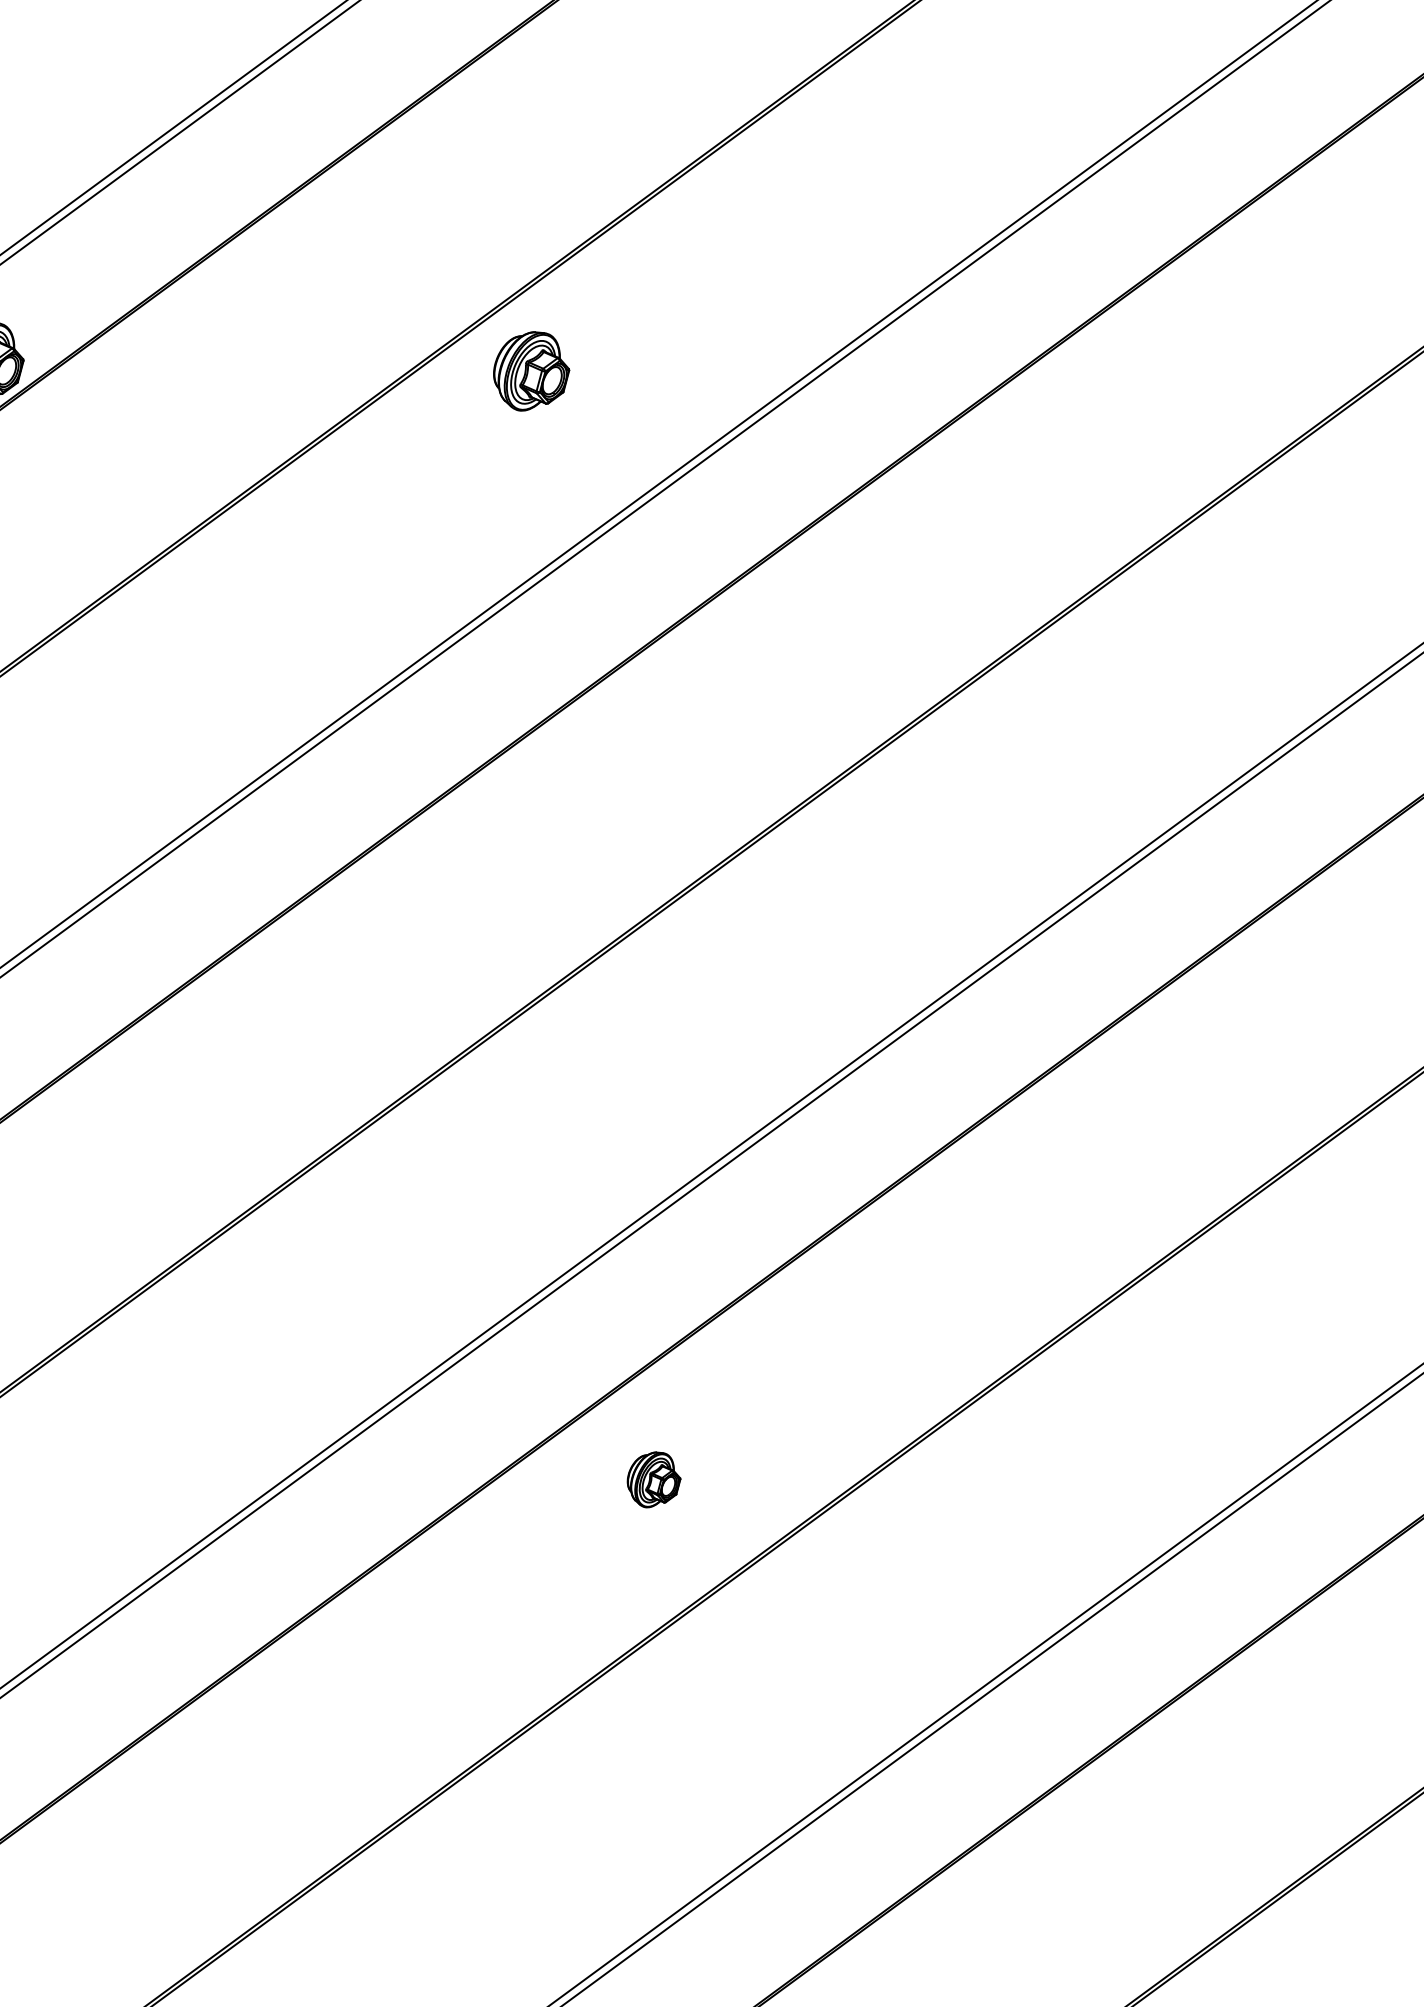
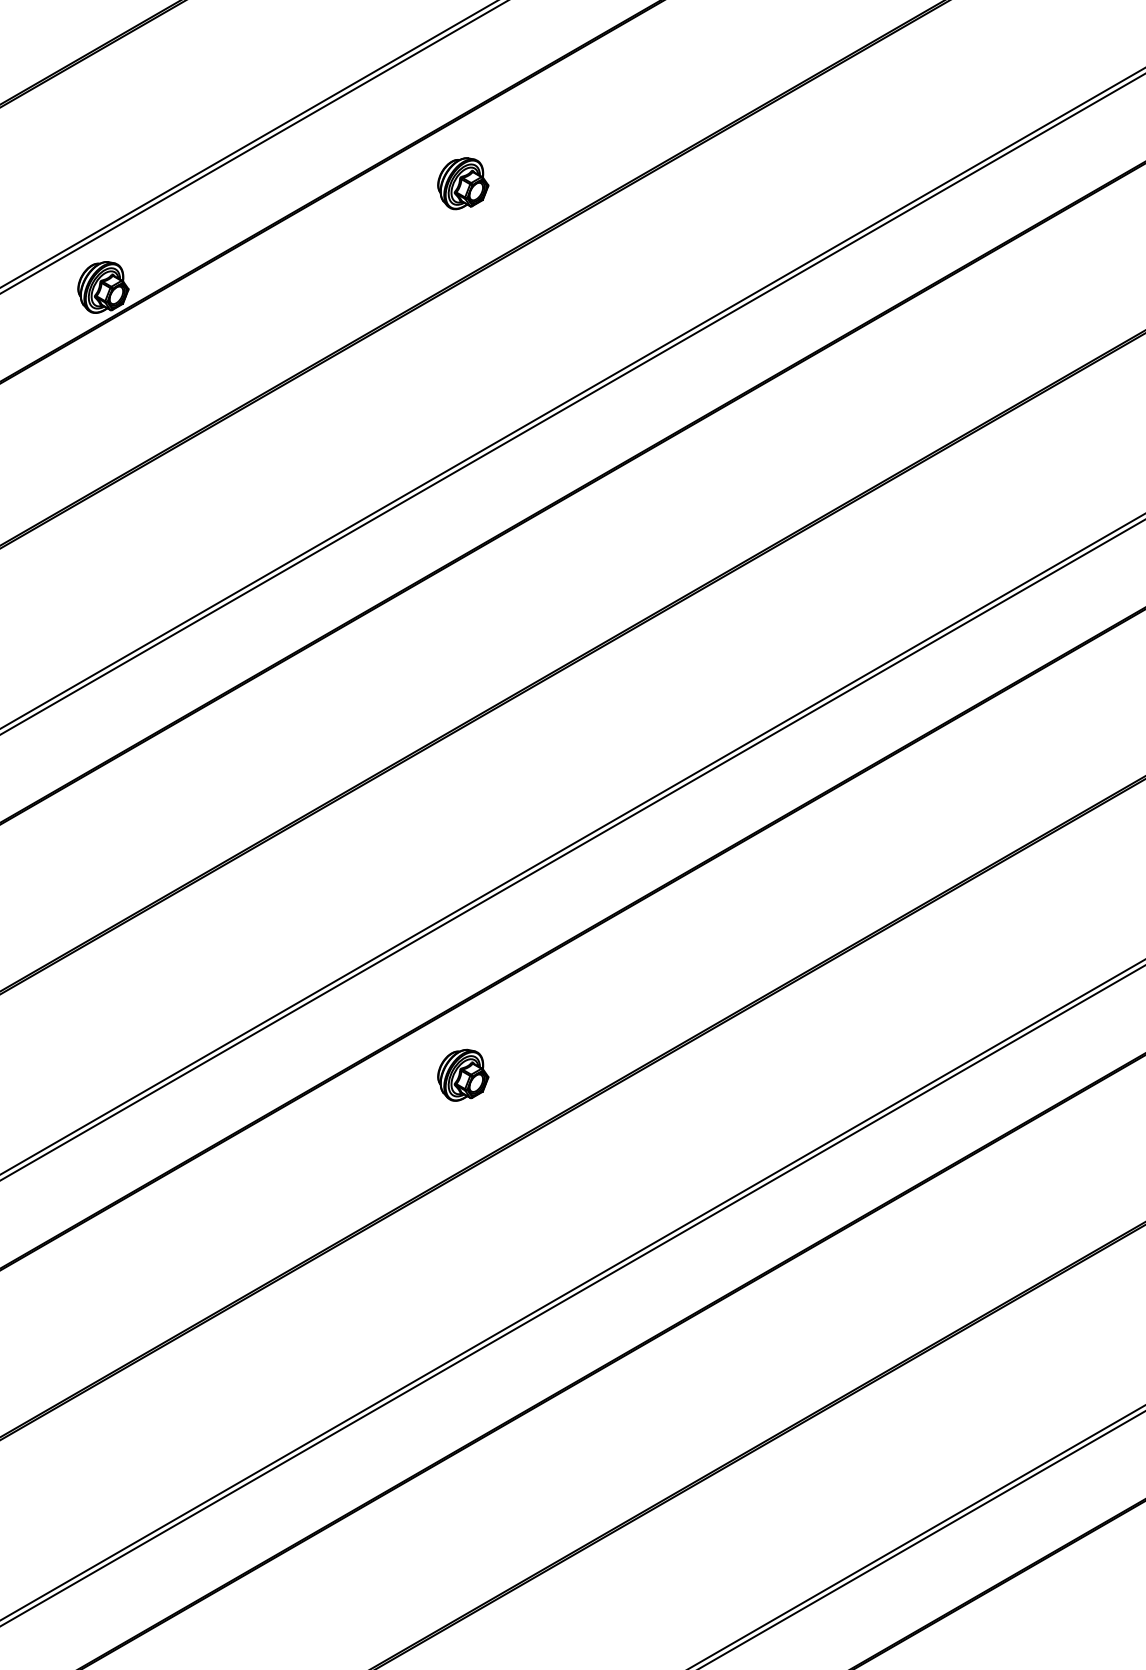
part: (531, 370) -> (463, 183), moved
part: (654, 1478) -> (463, 1074), size x1.43

